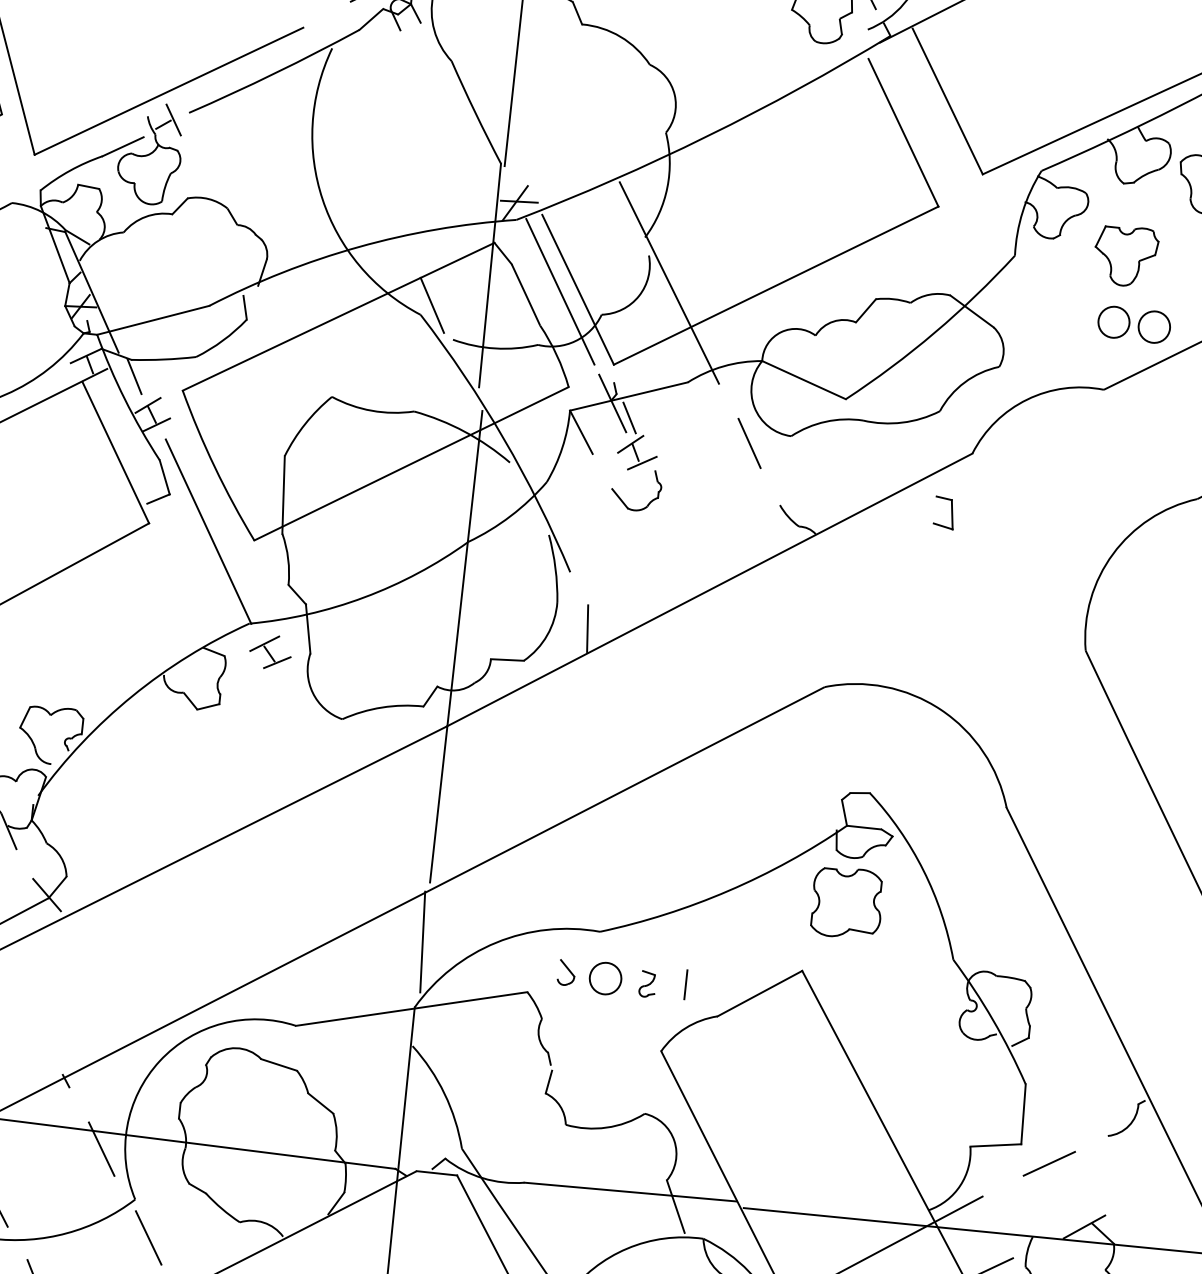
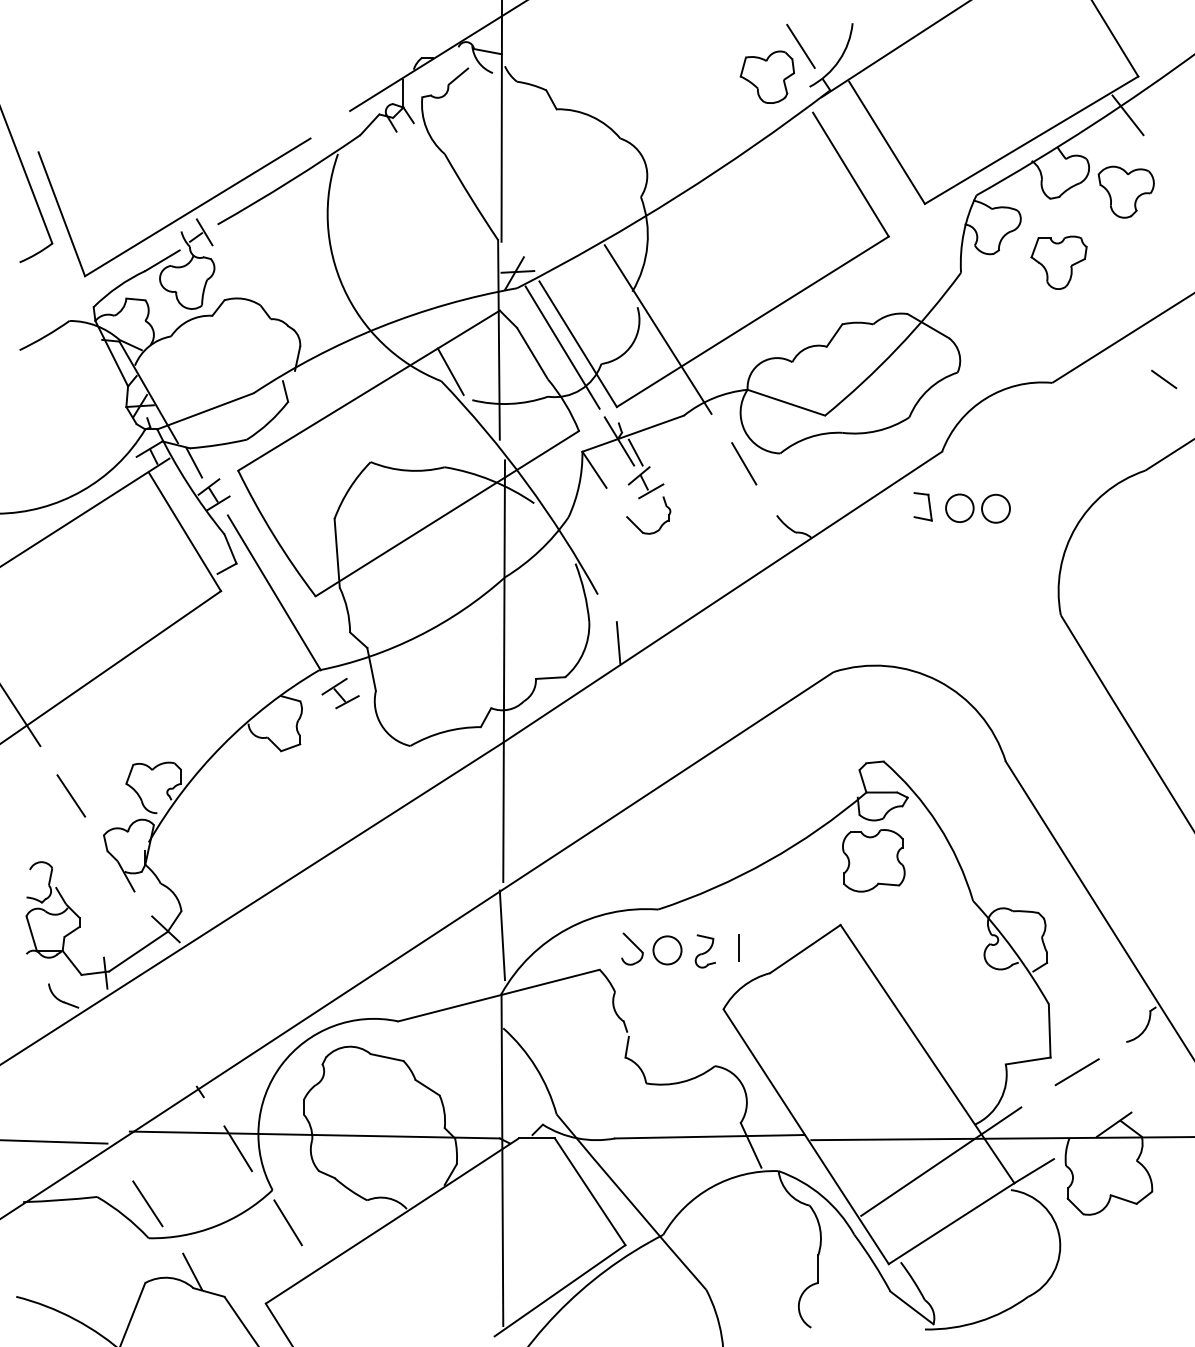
part: (1133, 324) -> (977, 508), moved
part: (566, 972) -> (632, 948), size x1.43
part: (646, 984) -> (704, 951), size x1.43

